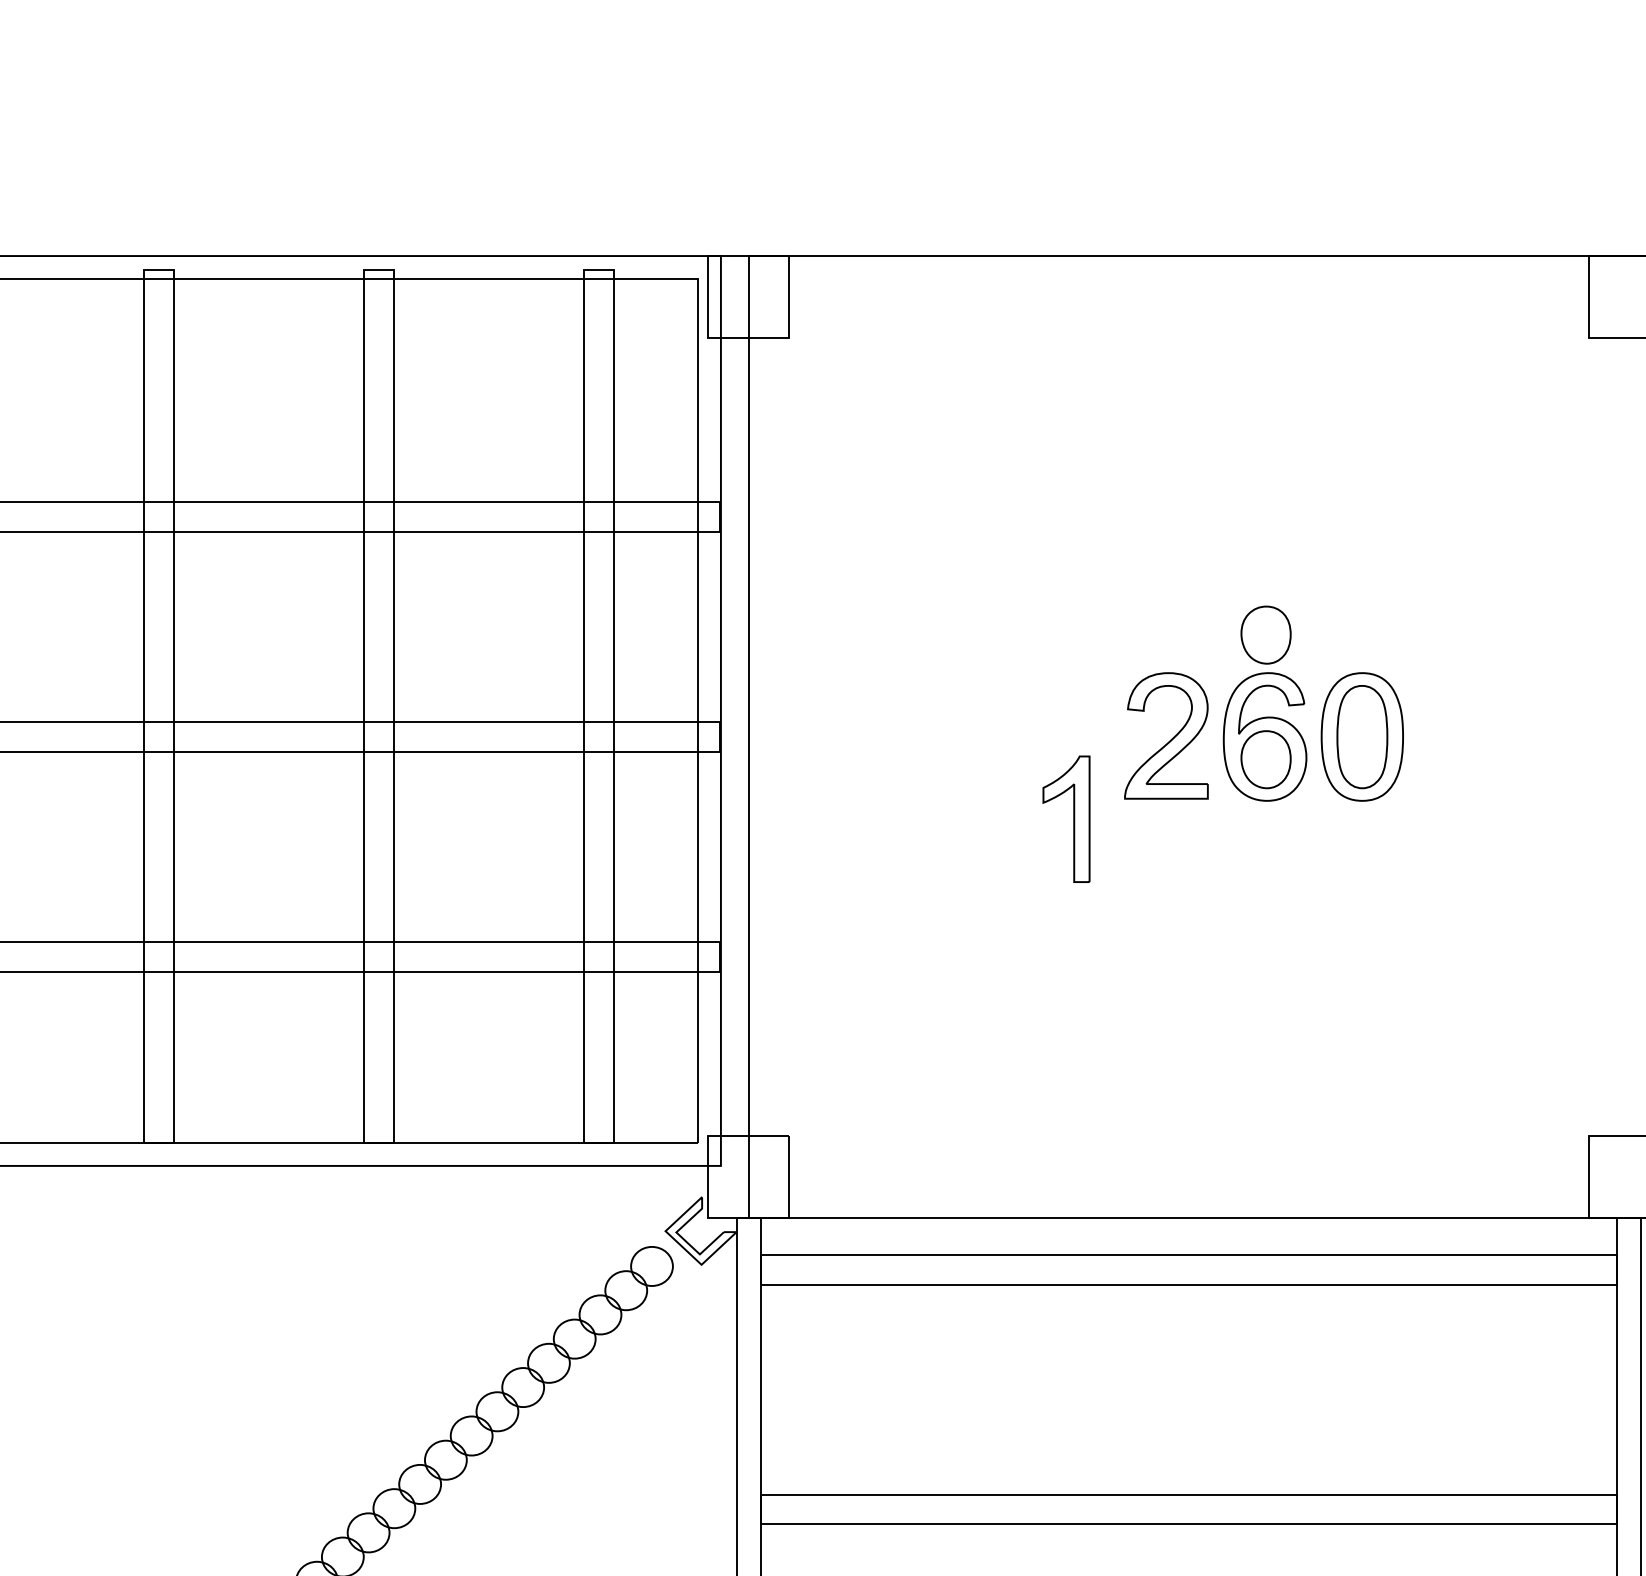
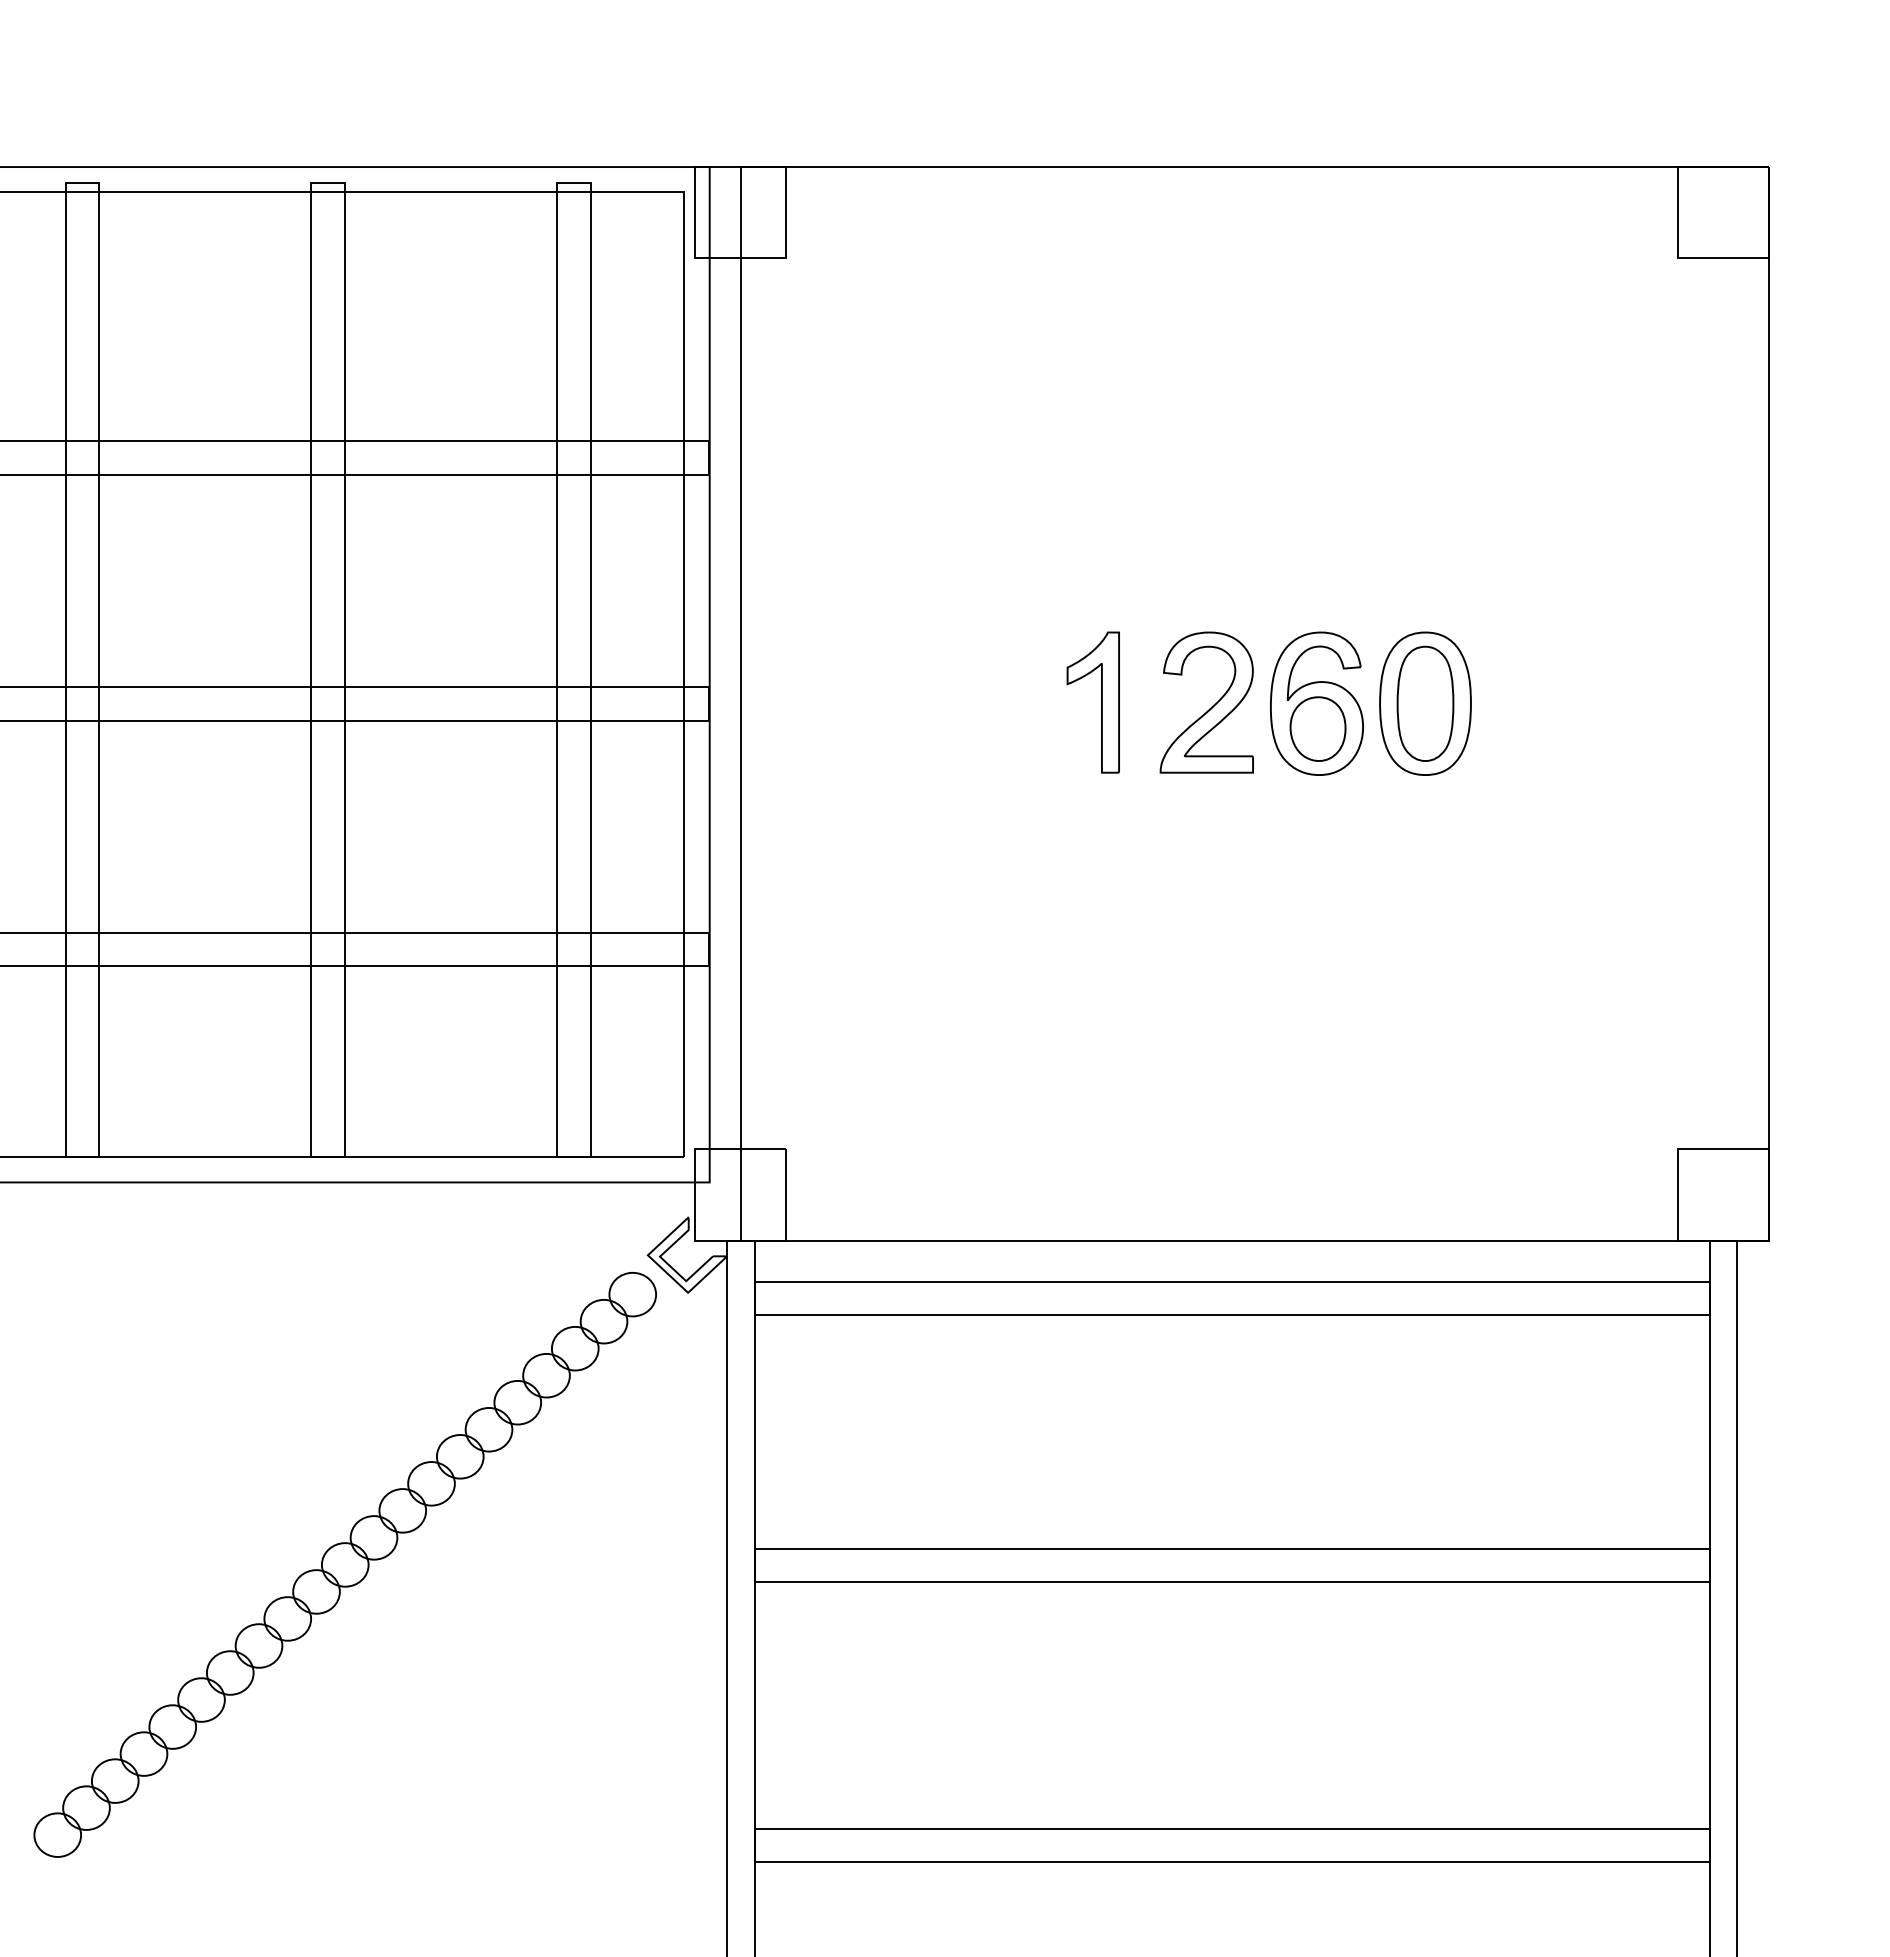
part: (1265, 634) -> (1317, 589), removed
part: (1073, 819) -> (1101, 702), moved

